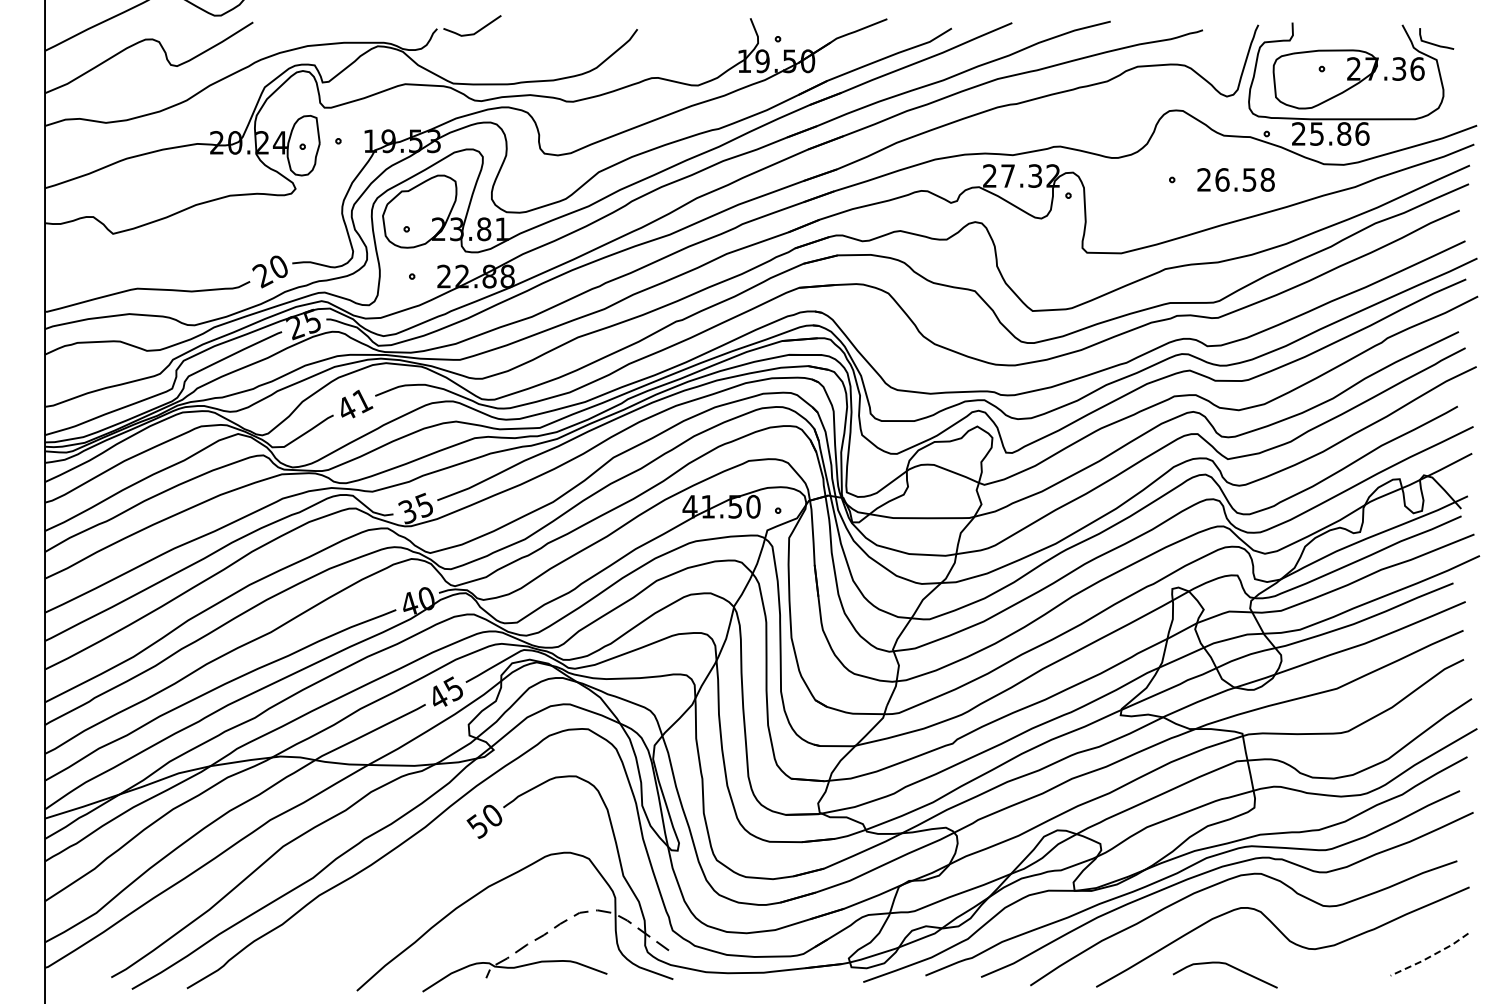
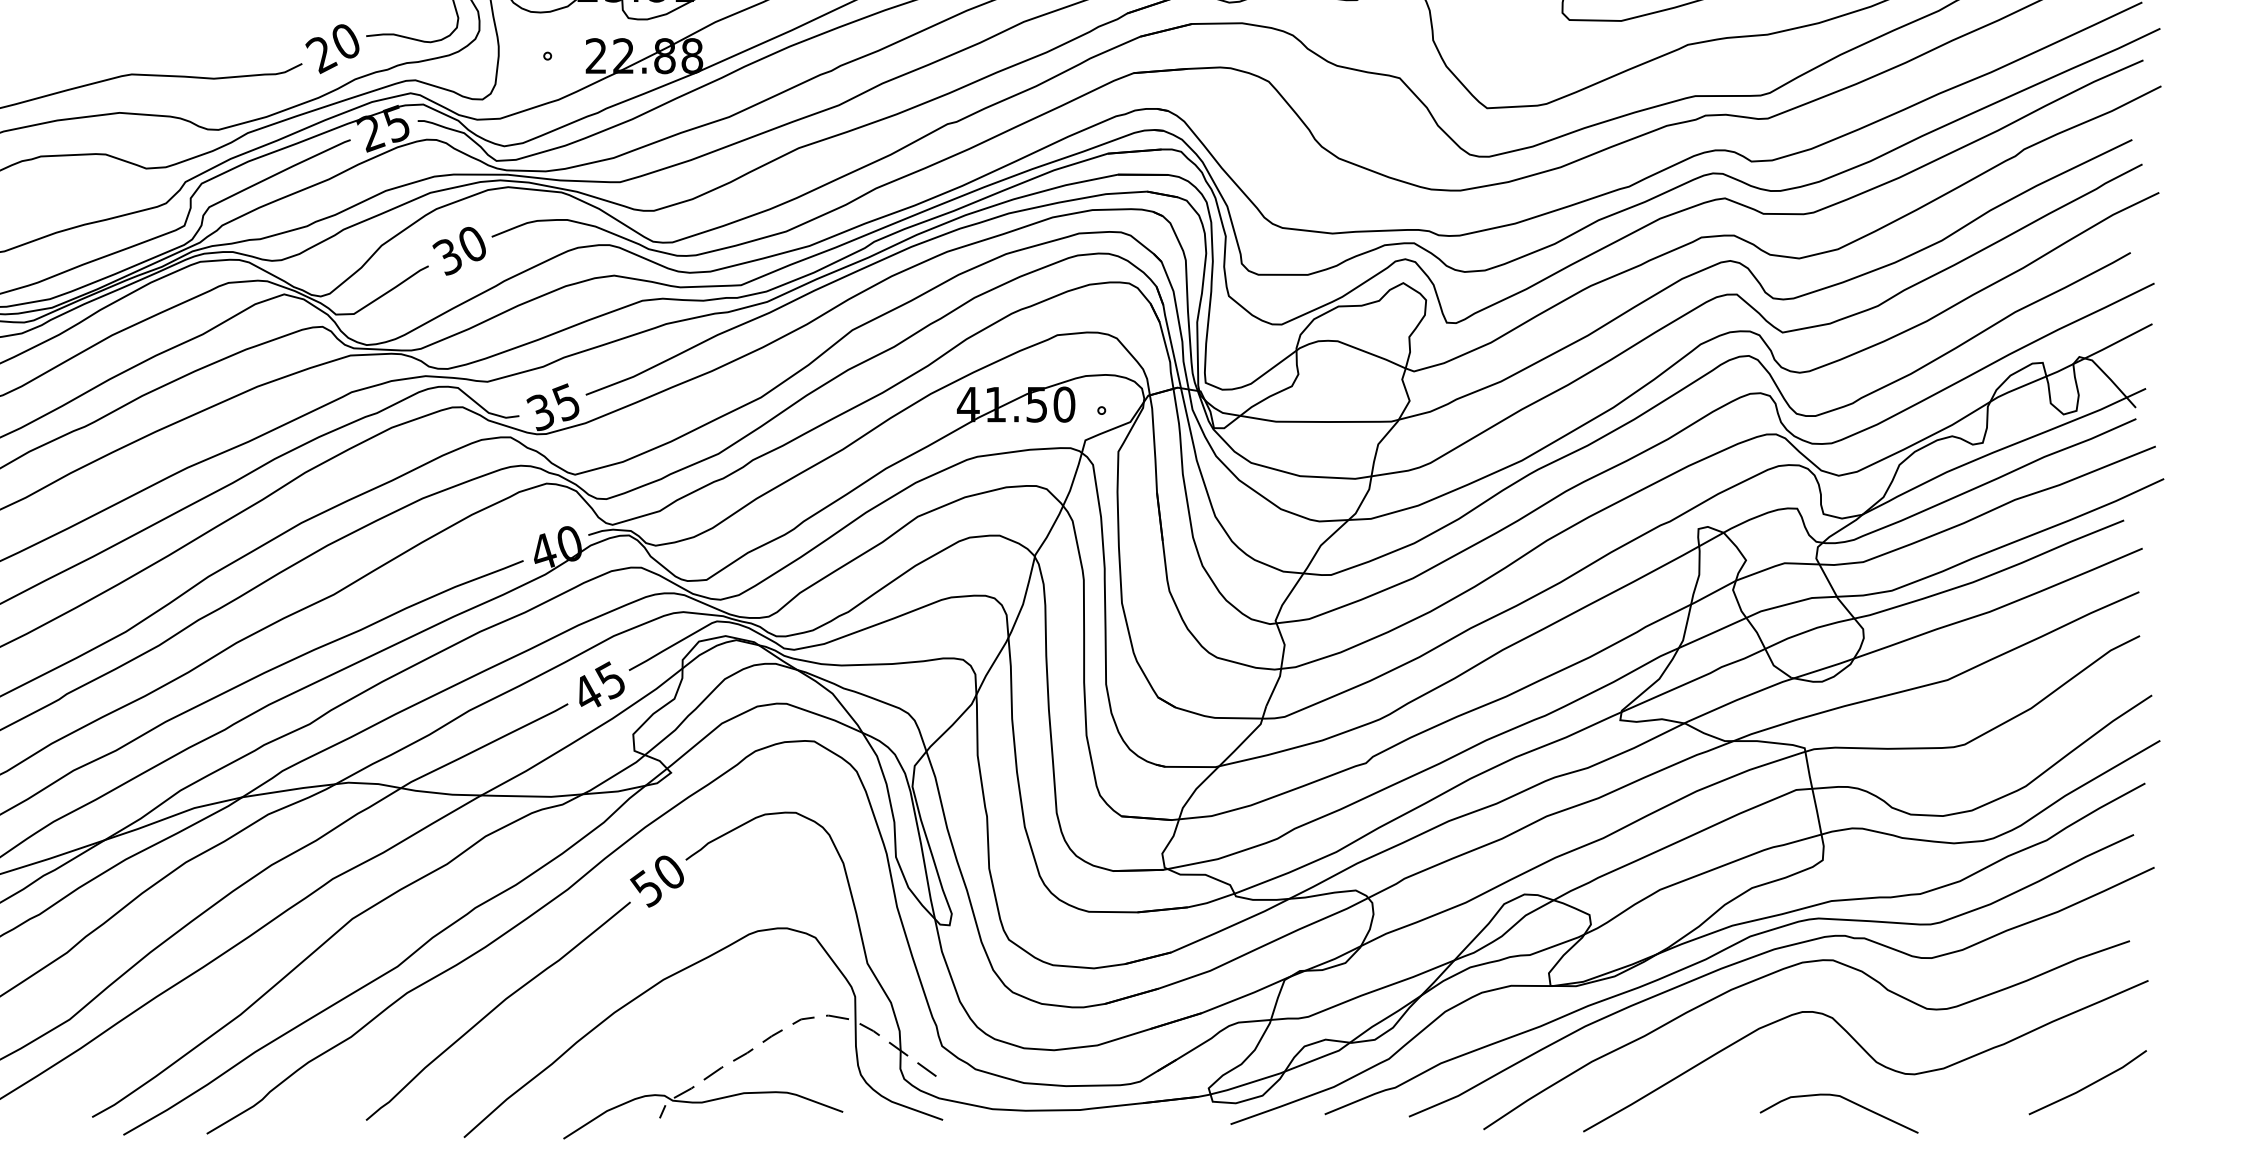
text: (354, 405) -> (460, 251), 41 -> 30
curve: (379, 905) -> (498, 1008), added
line: (1430, 956) -> (2089, 1085), dashed -> solid
curve: (1229, 966) -> (1845, 1100), moved

